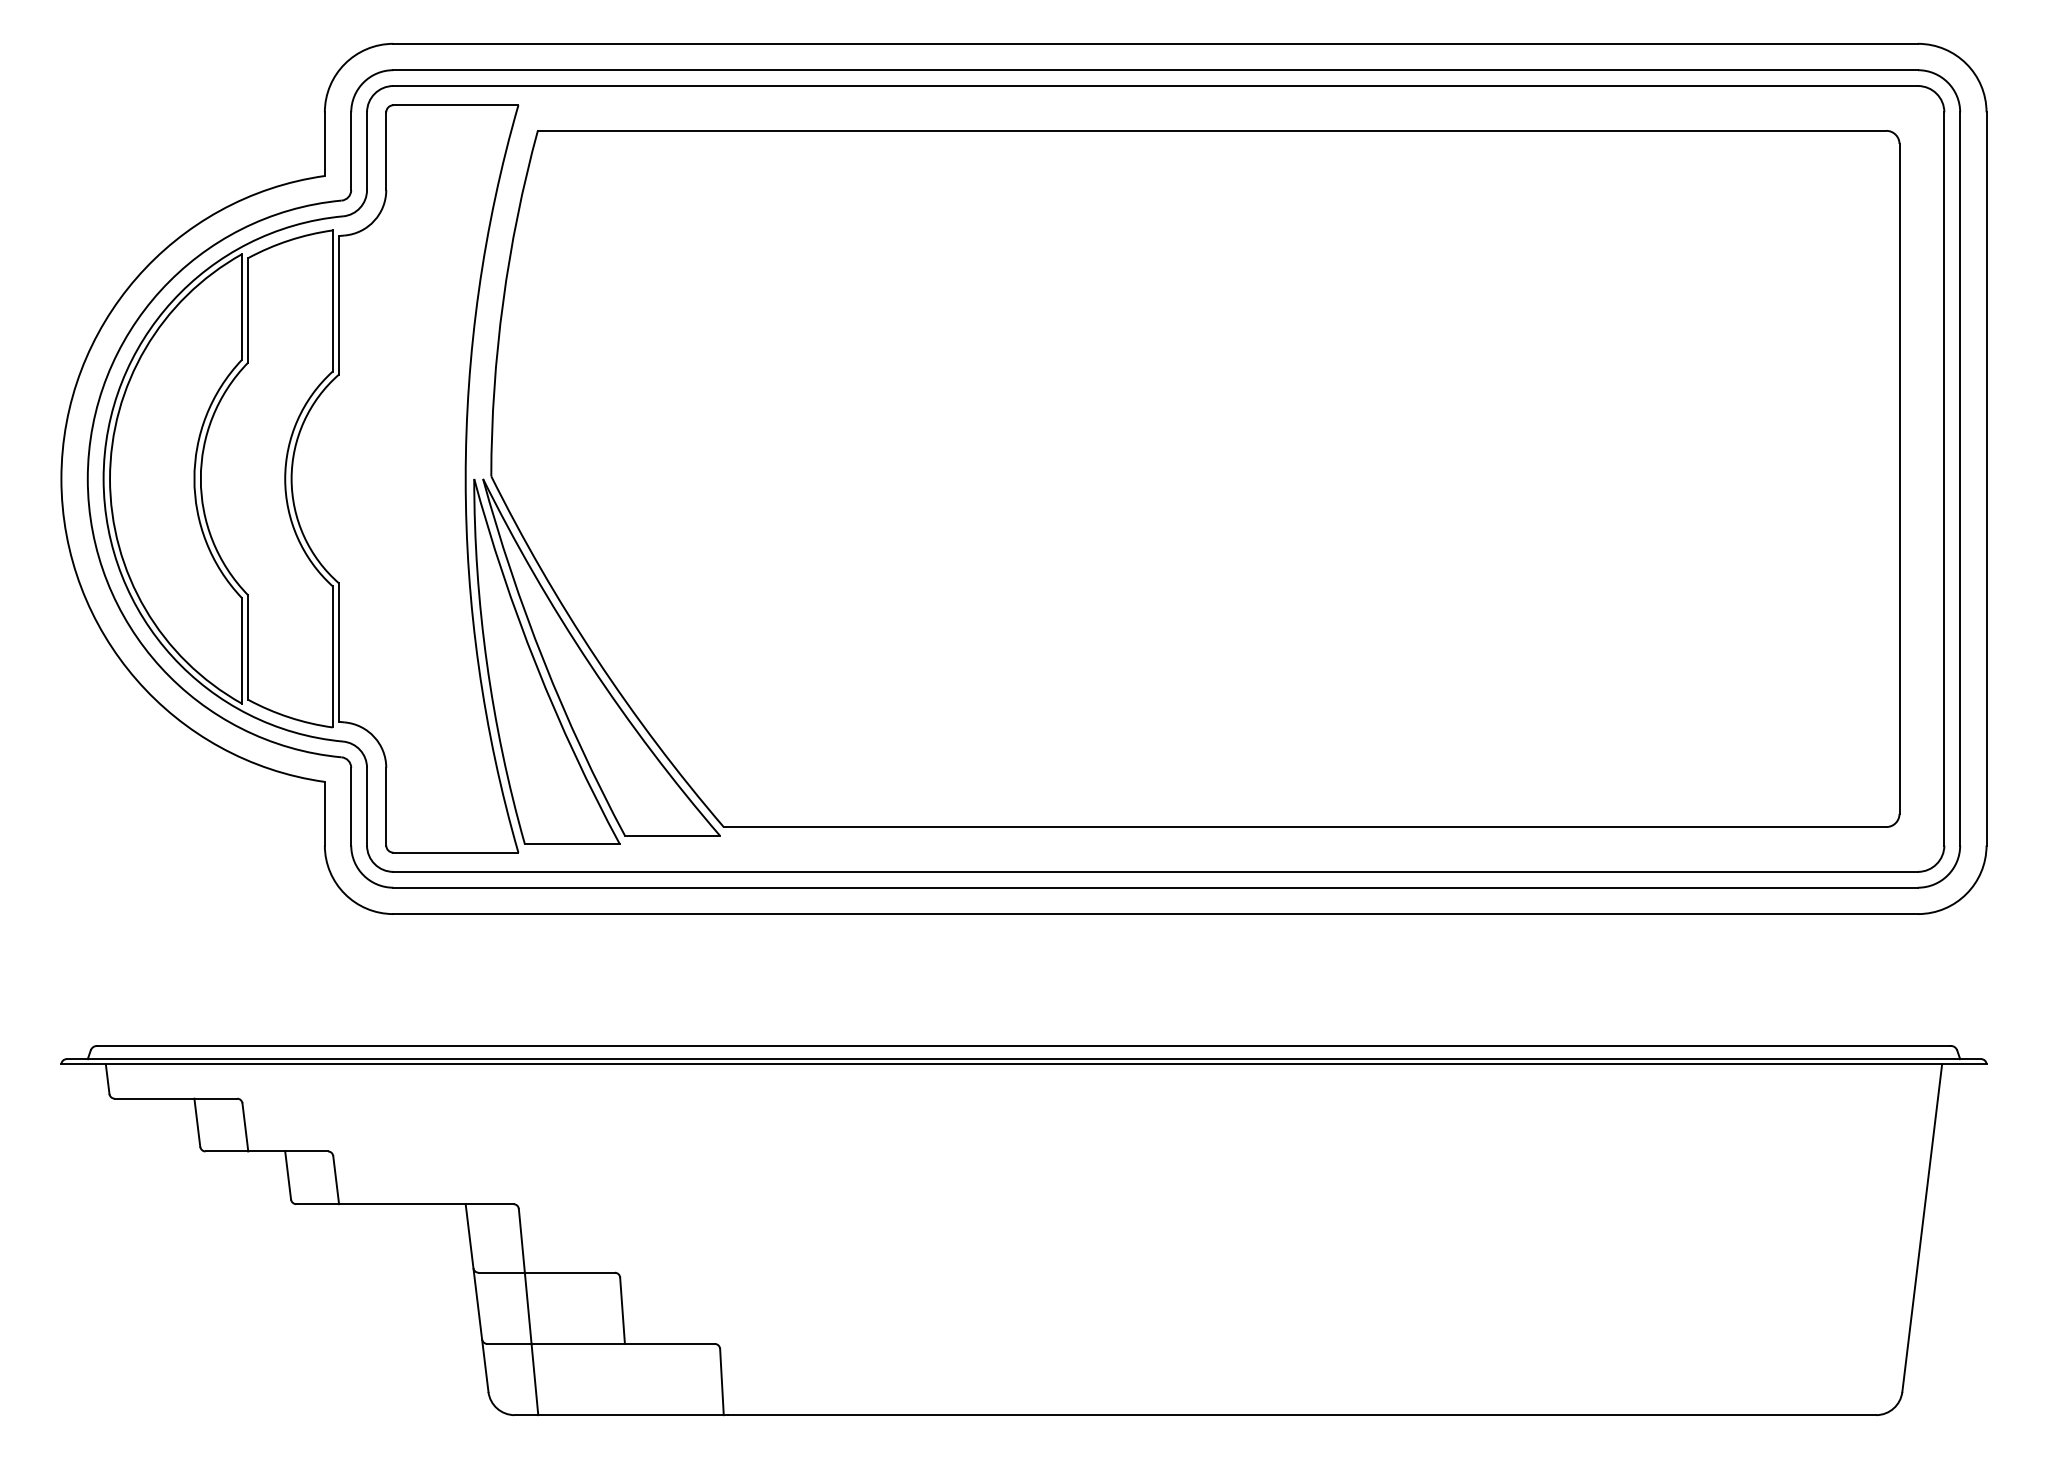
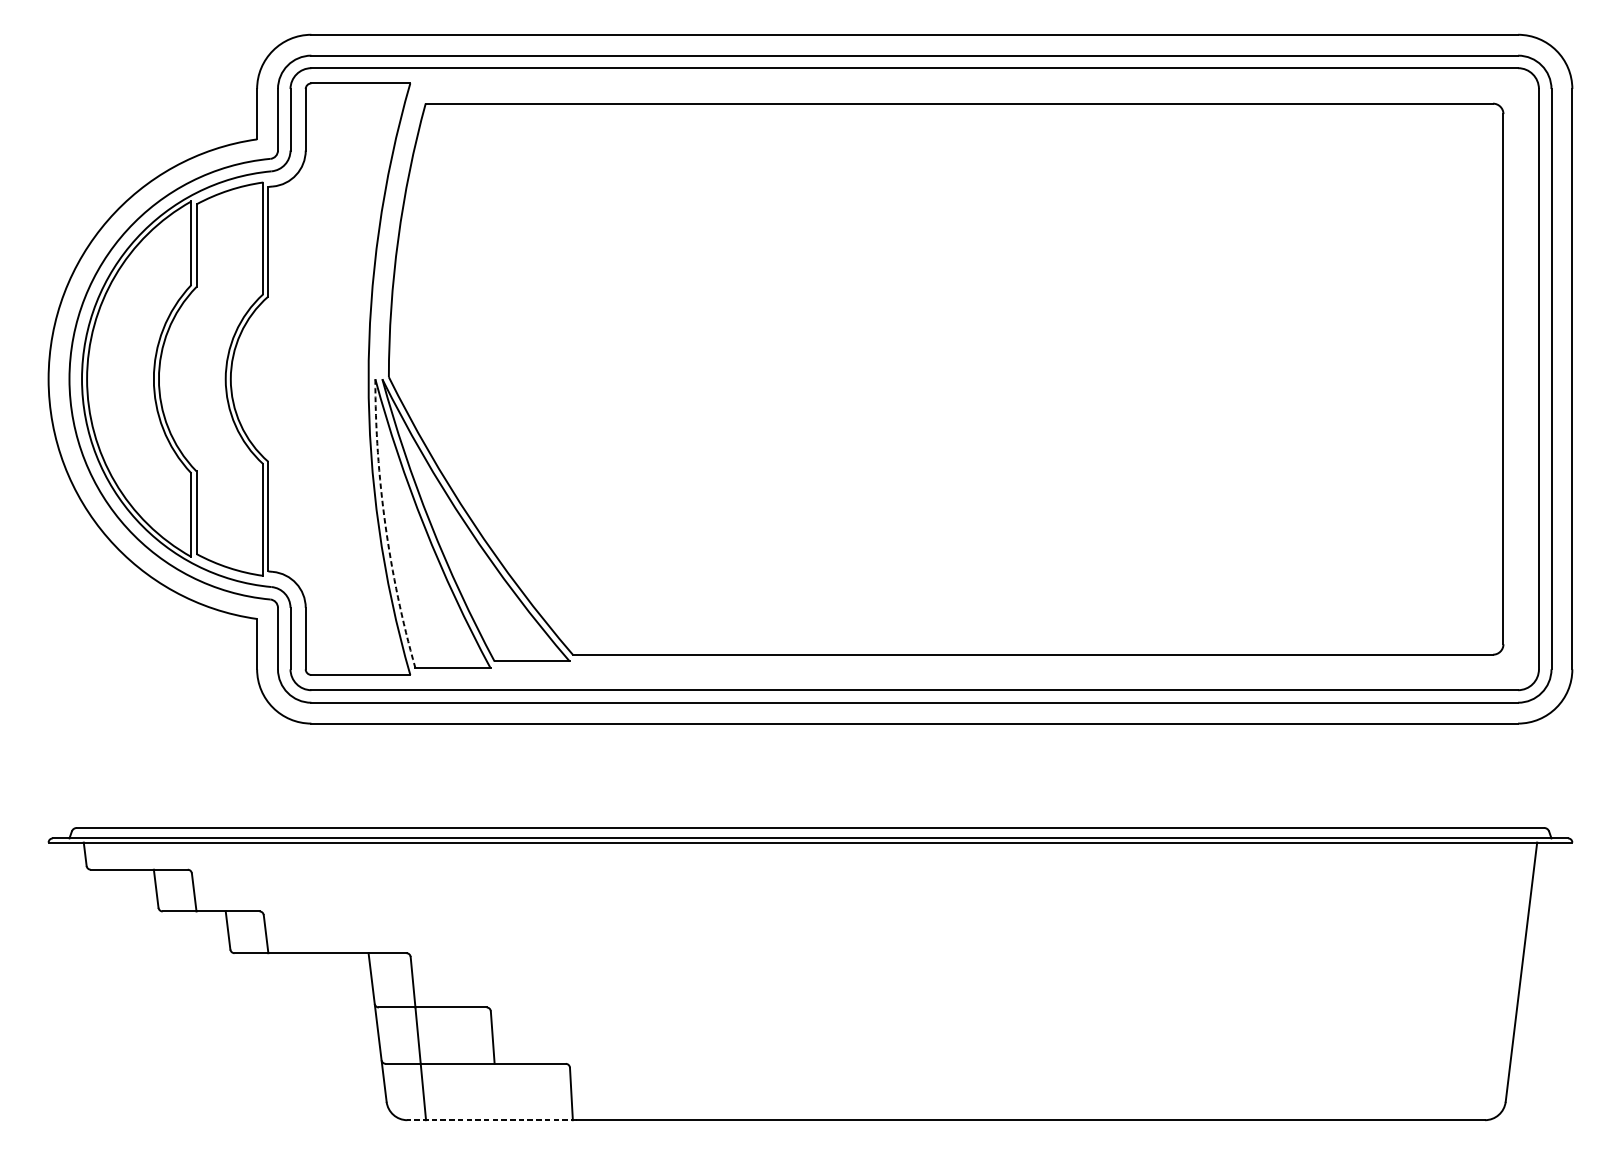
arc: (486, 663) -> (385, 525), solid -> dashed
line: (621, 1415) -> (491, 1120), solid -> dashed

